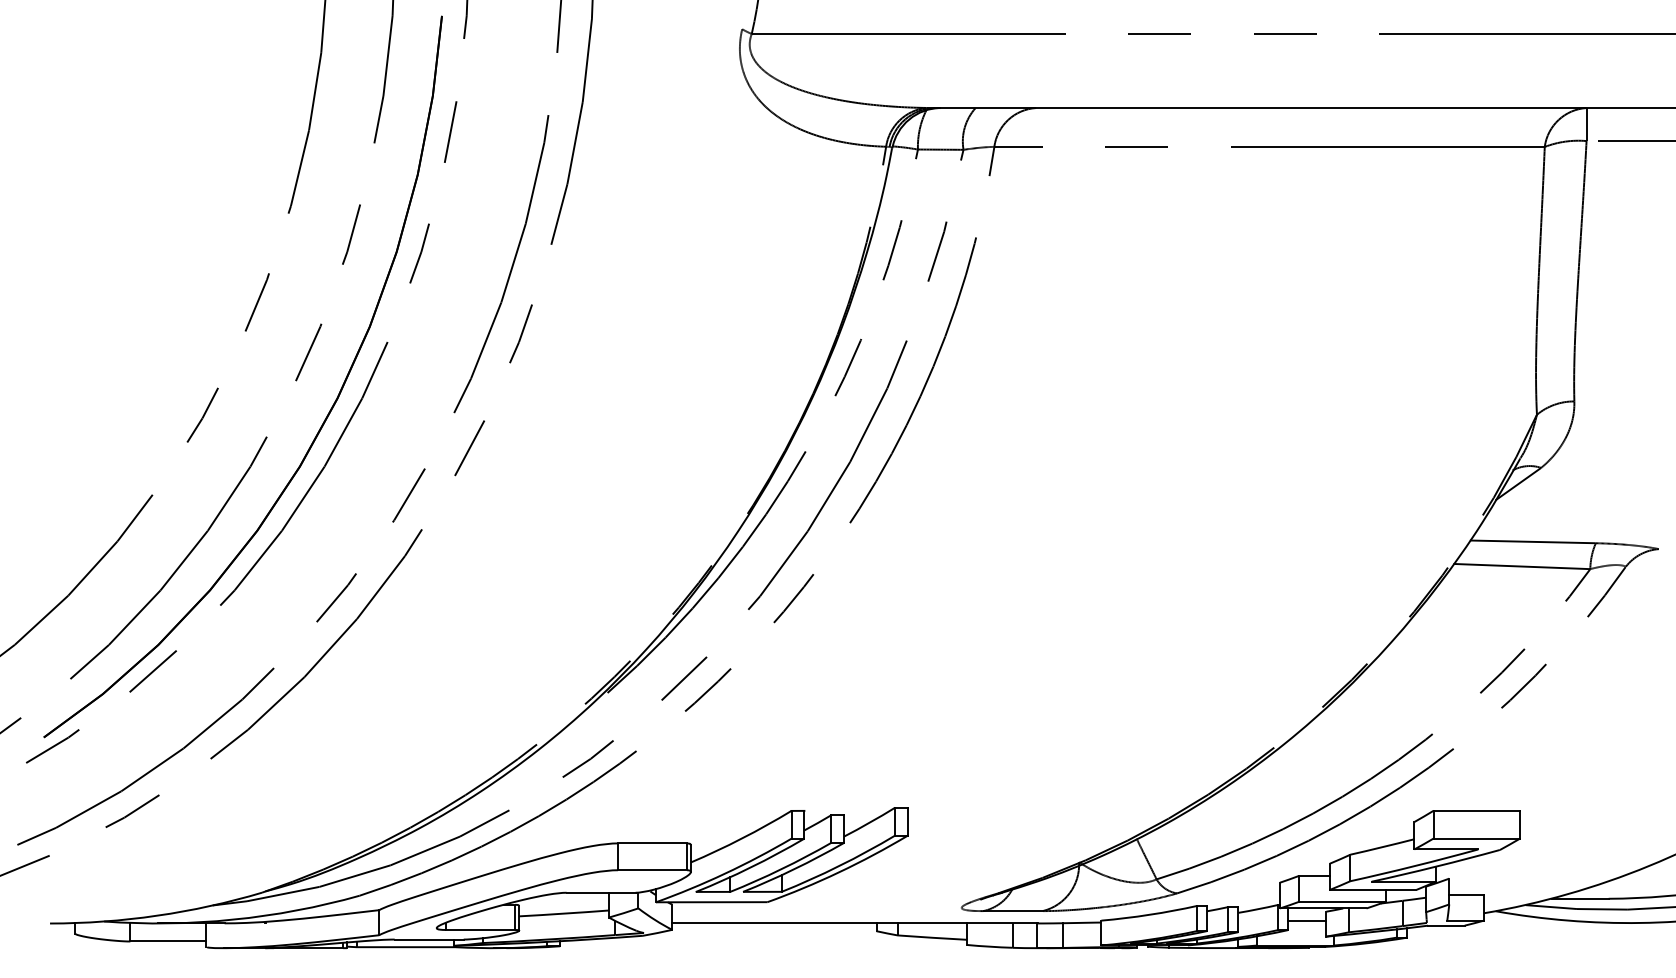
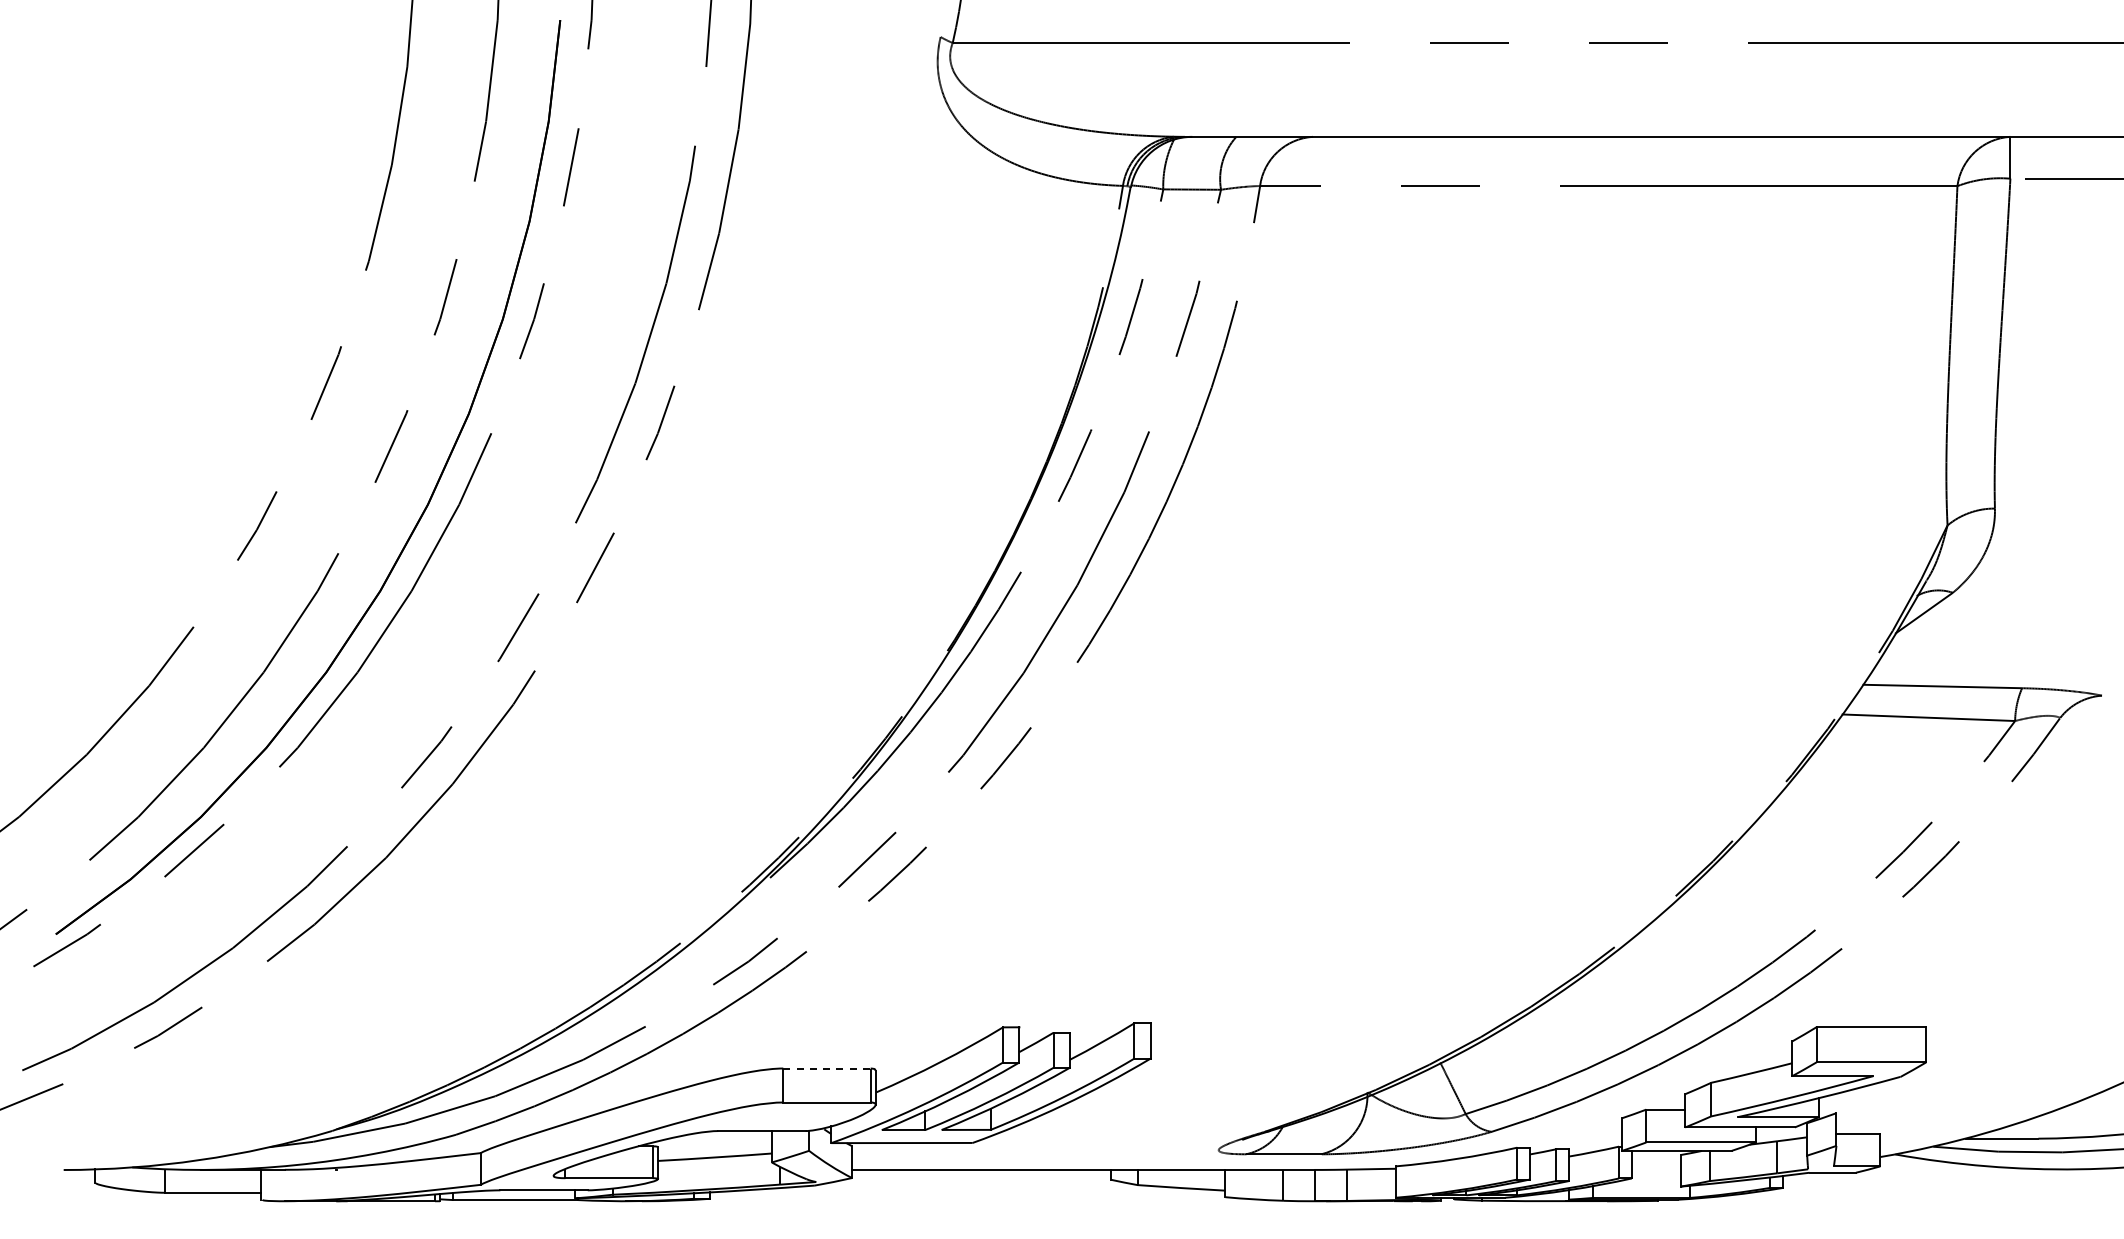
line: (652, 843) -> (826, 1068), solid -> dashed
line: (1306, 920) -> (1655, 1166), removed

